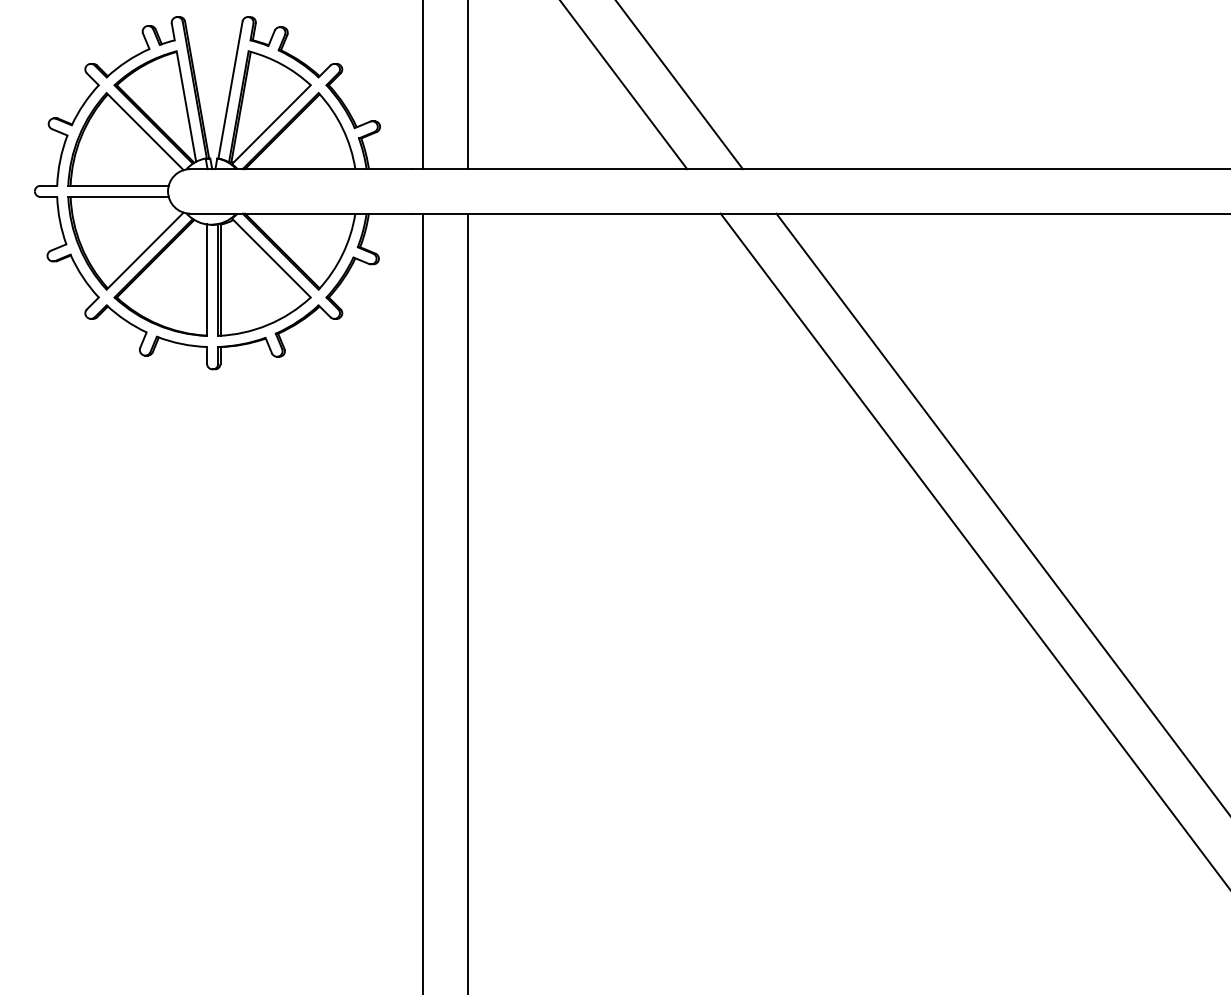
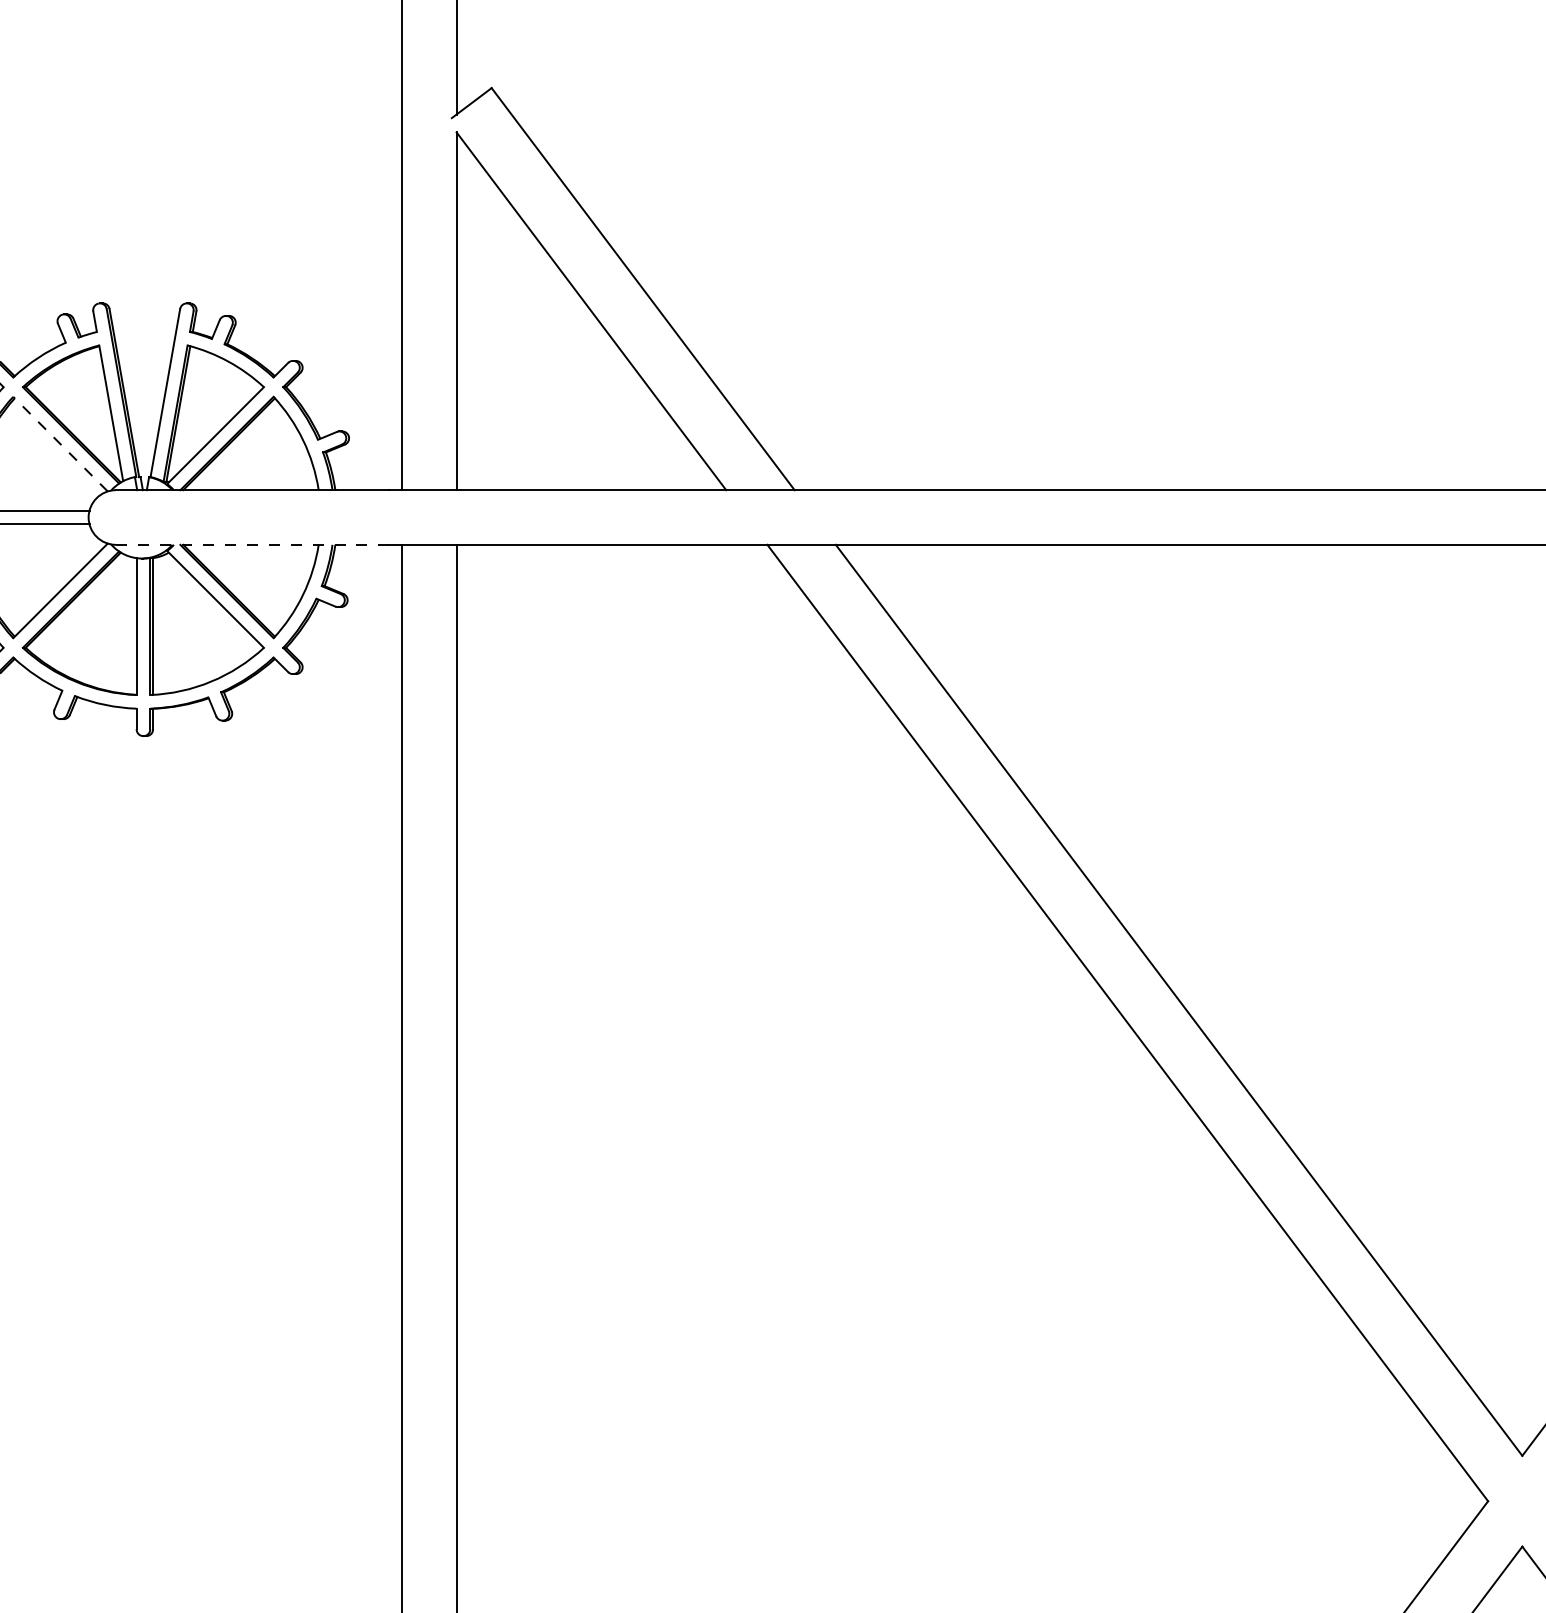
line: (145, 131) -> (60, 444), solid -> dashed
line: (301, 213) -> (252, 544), solid -> dashed

